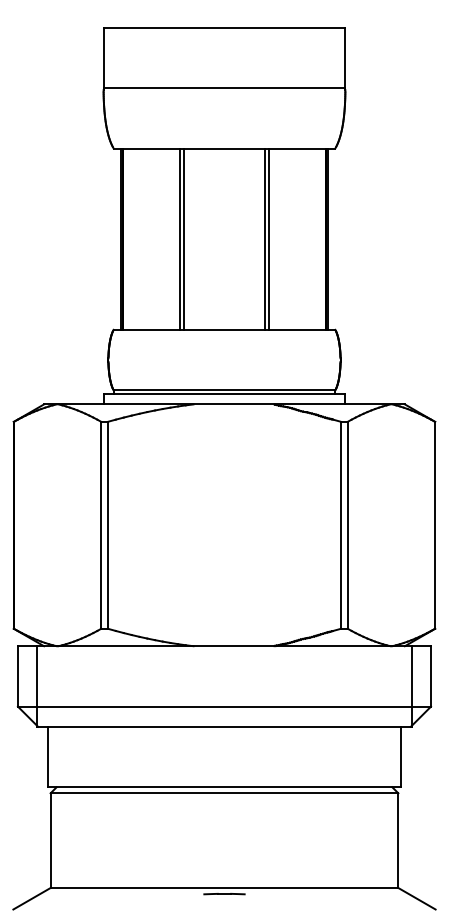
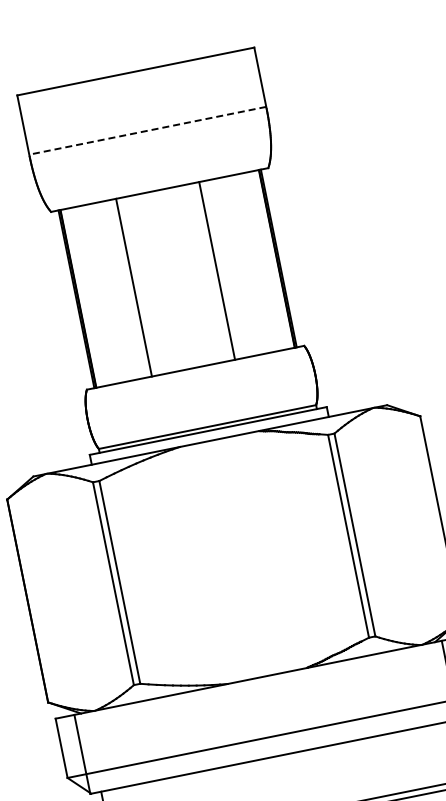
line: (224, 88) -> (147, 131), solid -> dashed
line: (184, 238) -> (138, 286), removed
line: (269, 238) -> (221, 269), removed

